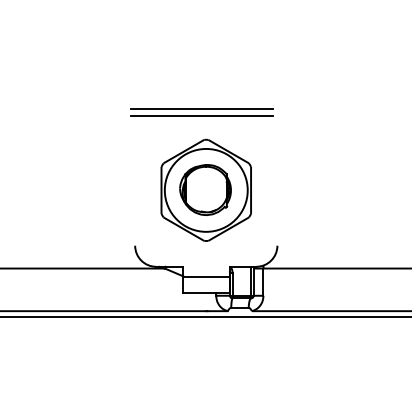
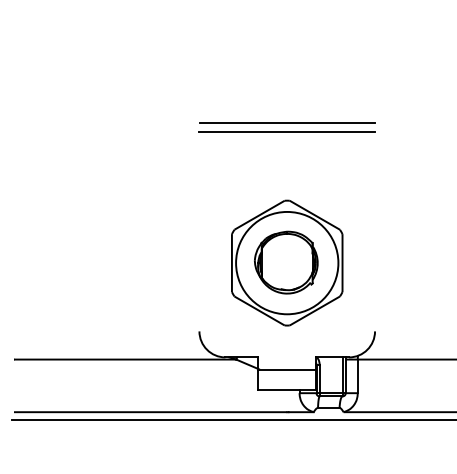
part: (201, 112) -> (286, 127), moved

